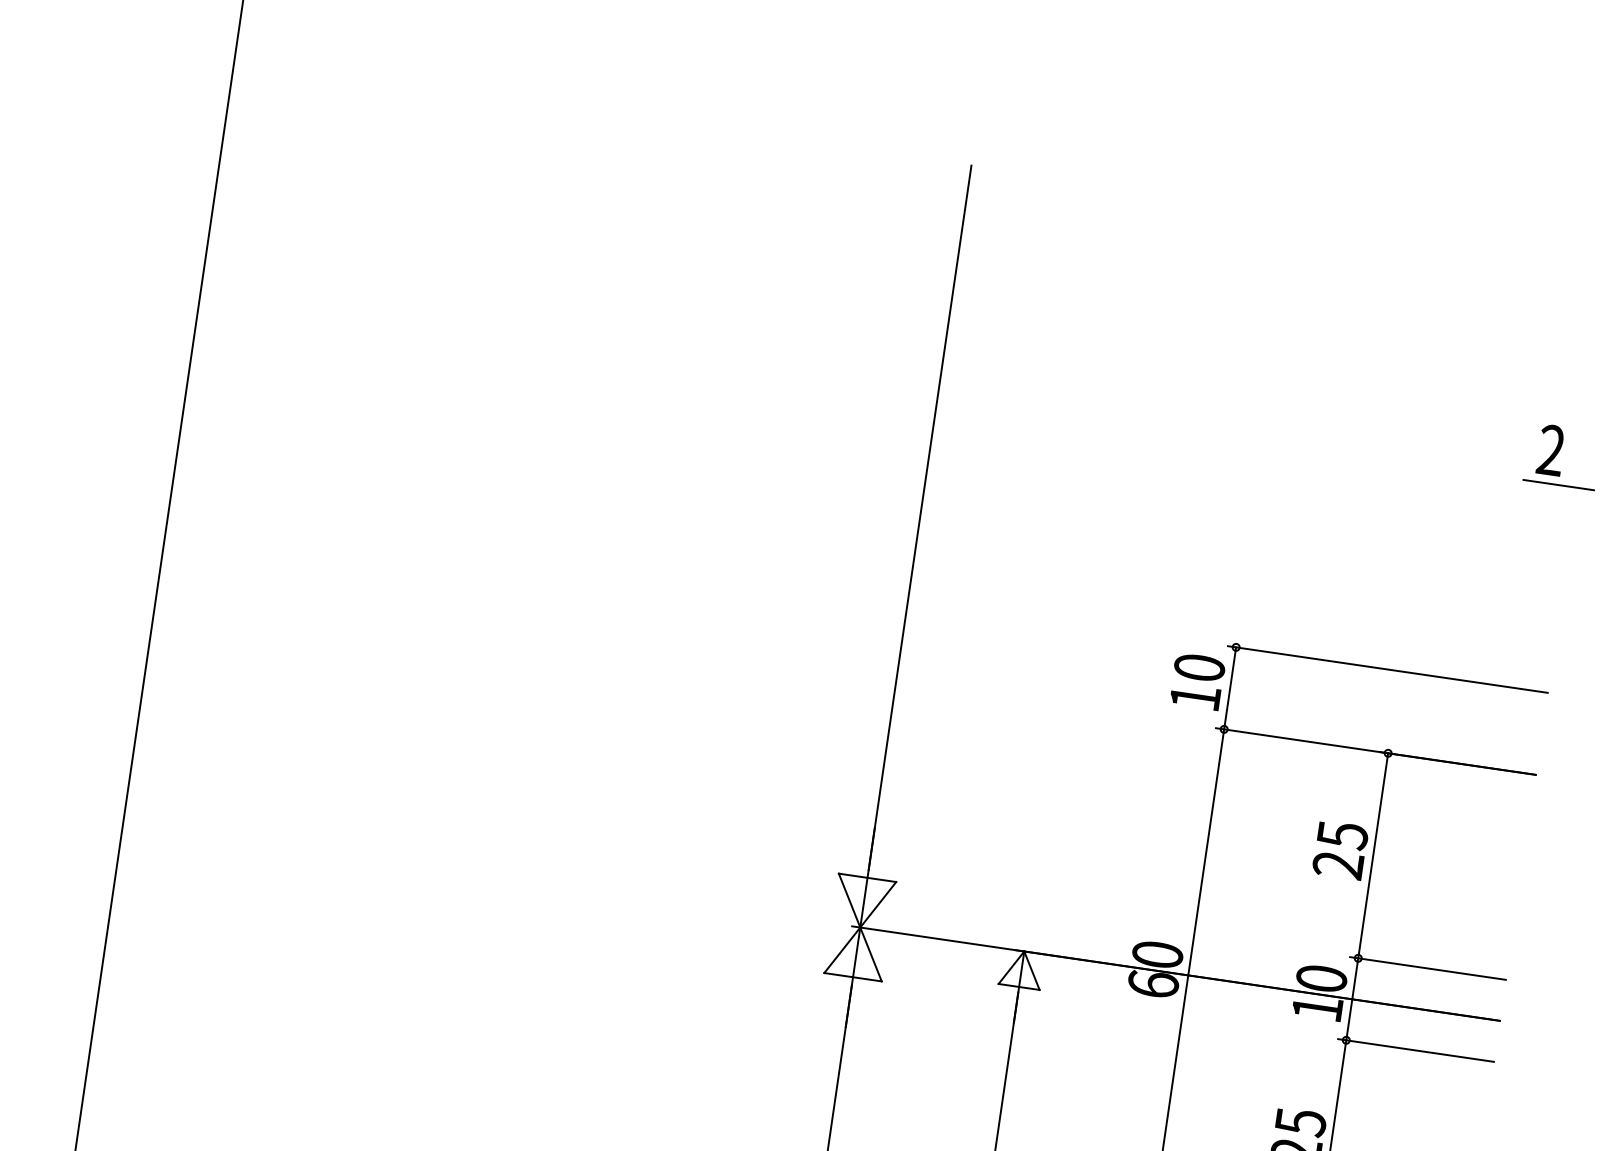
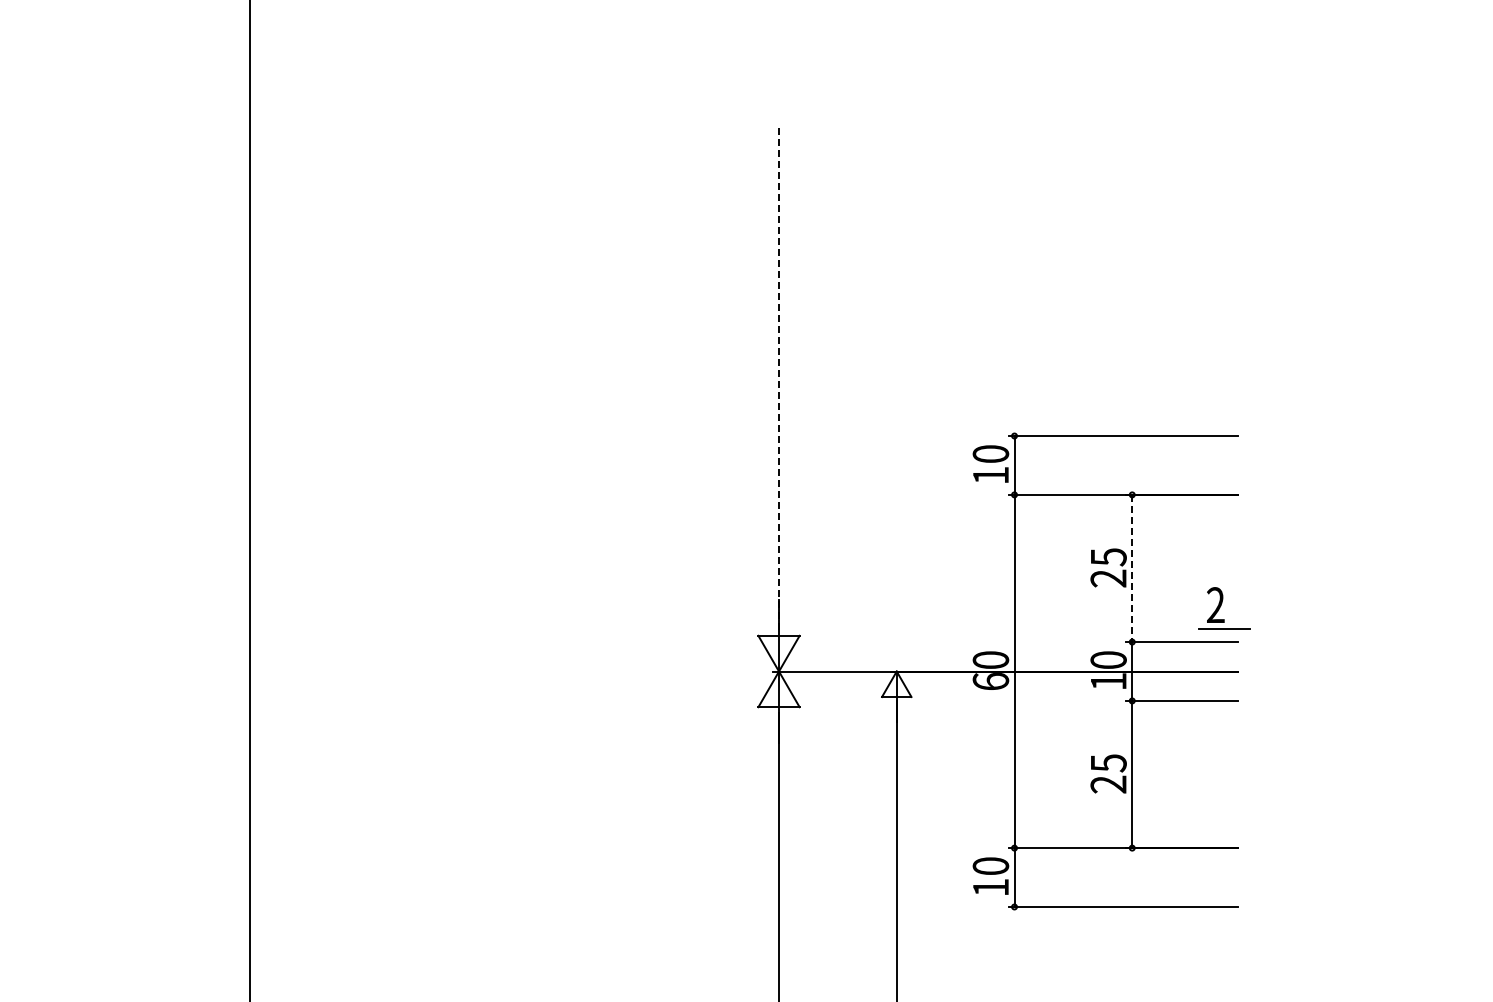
part: (1562, 456) -> (1224, 608), moved
line: (920, 518) -> (779, 377), solid -> dashed
line: (1373, 855) -> (1132, 568), solid -> dashed

